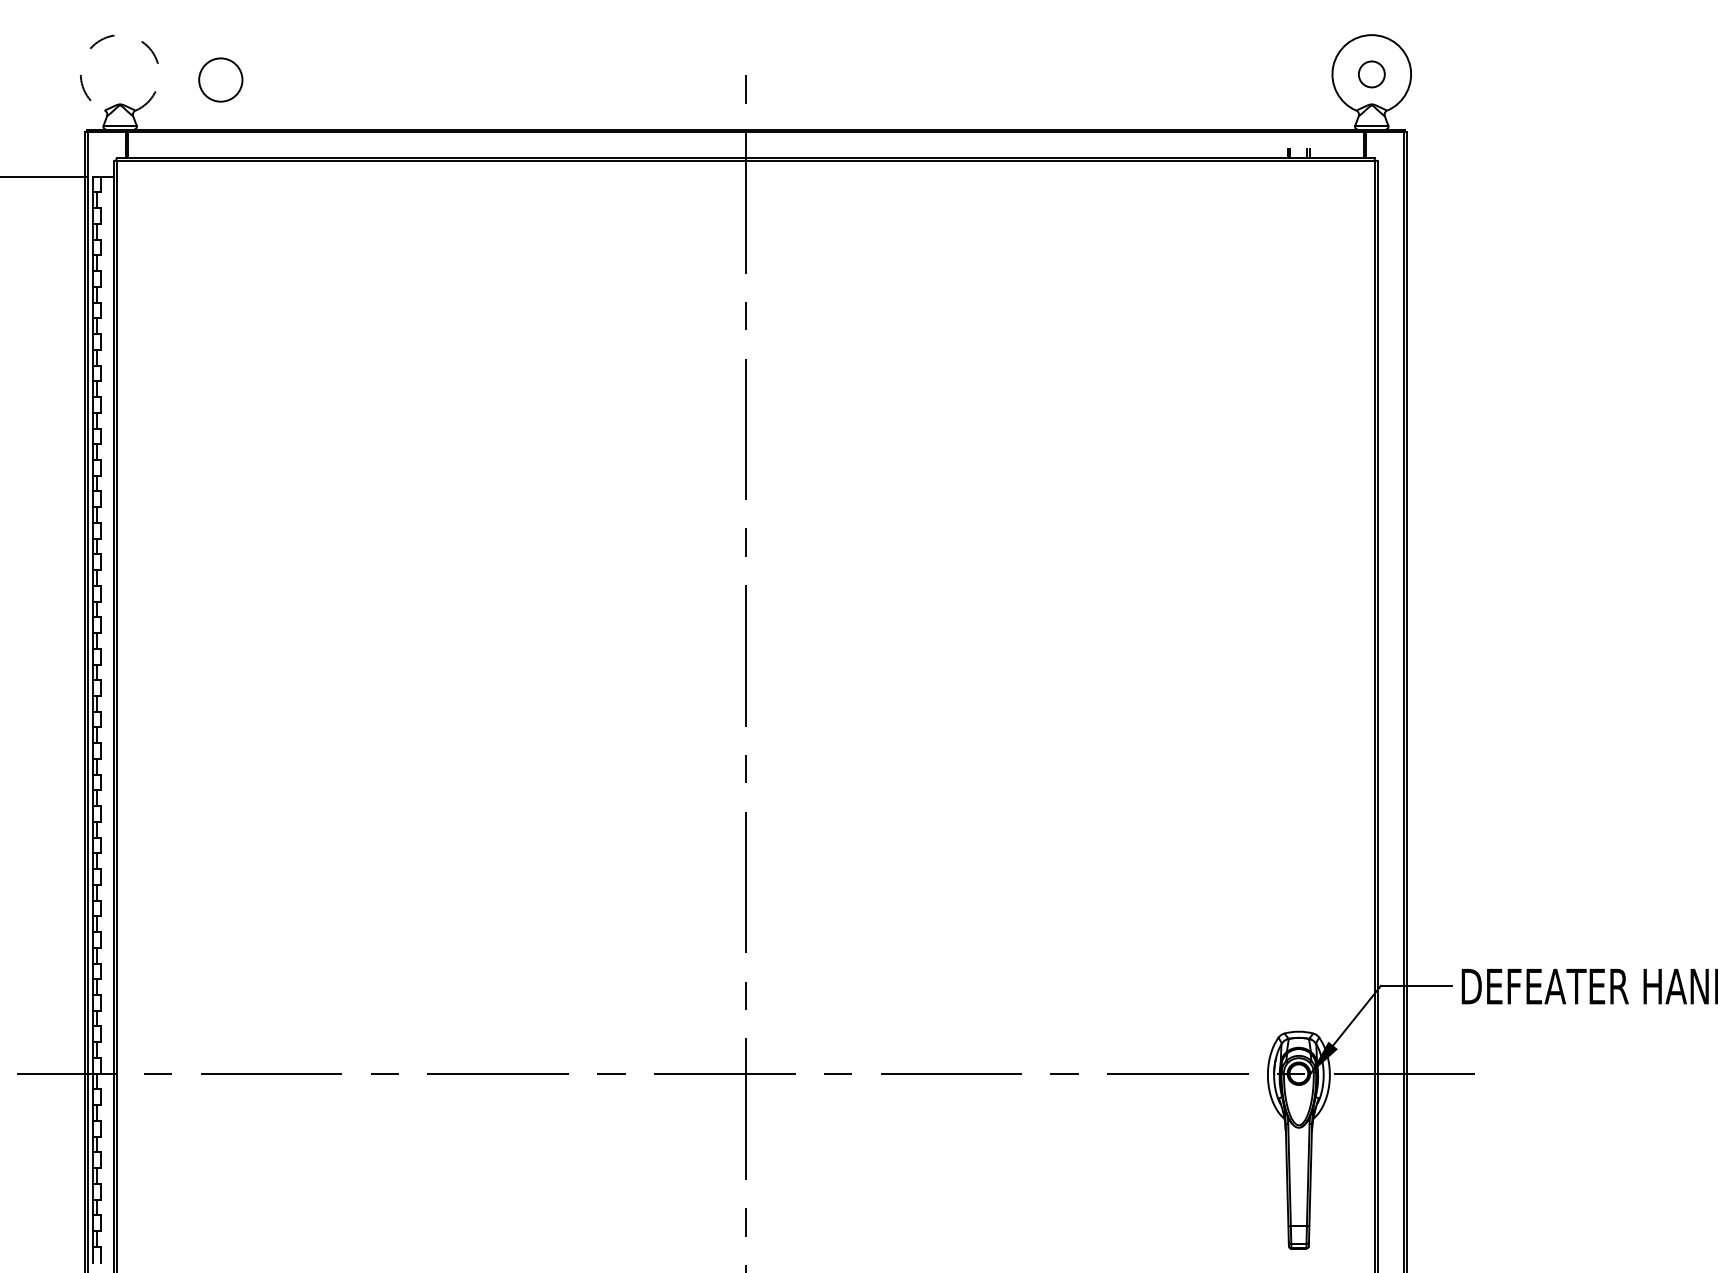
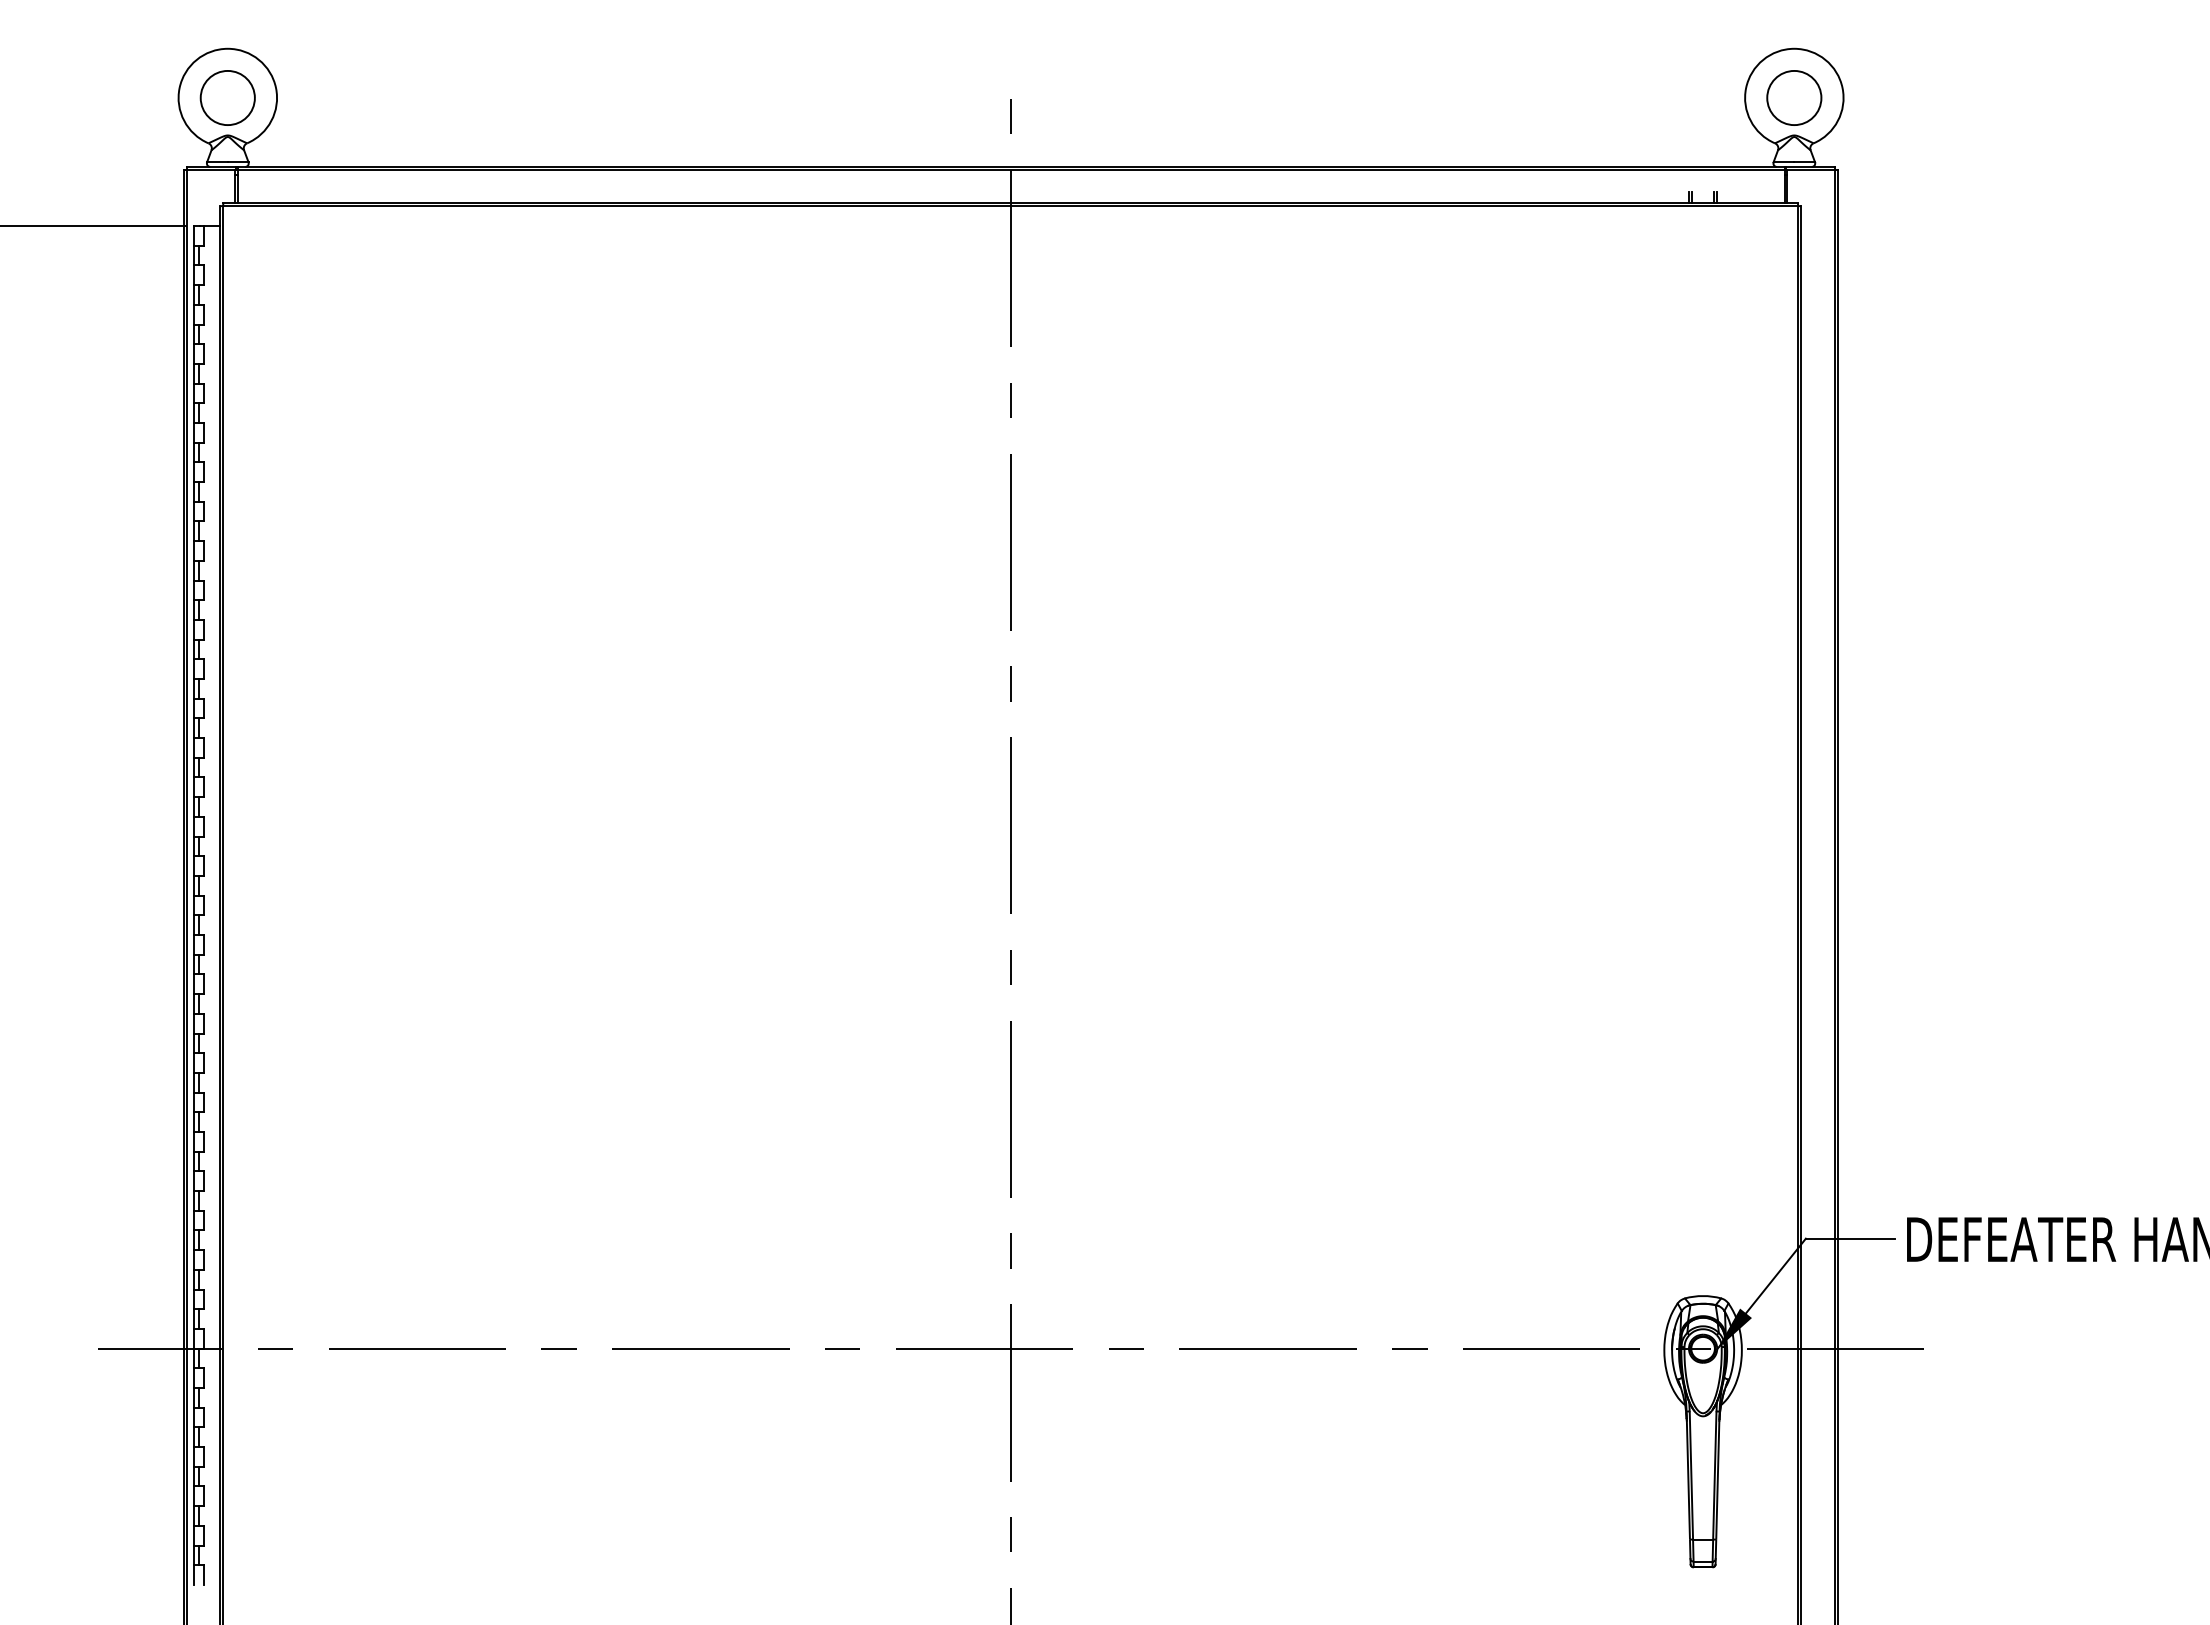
arc: (119, 34) -> (227, 48), dashed -> solid
circle: (1371, 74) -> (1794, 97), size x1.67
circle: (220, 79) -> (227, 97), moved

